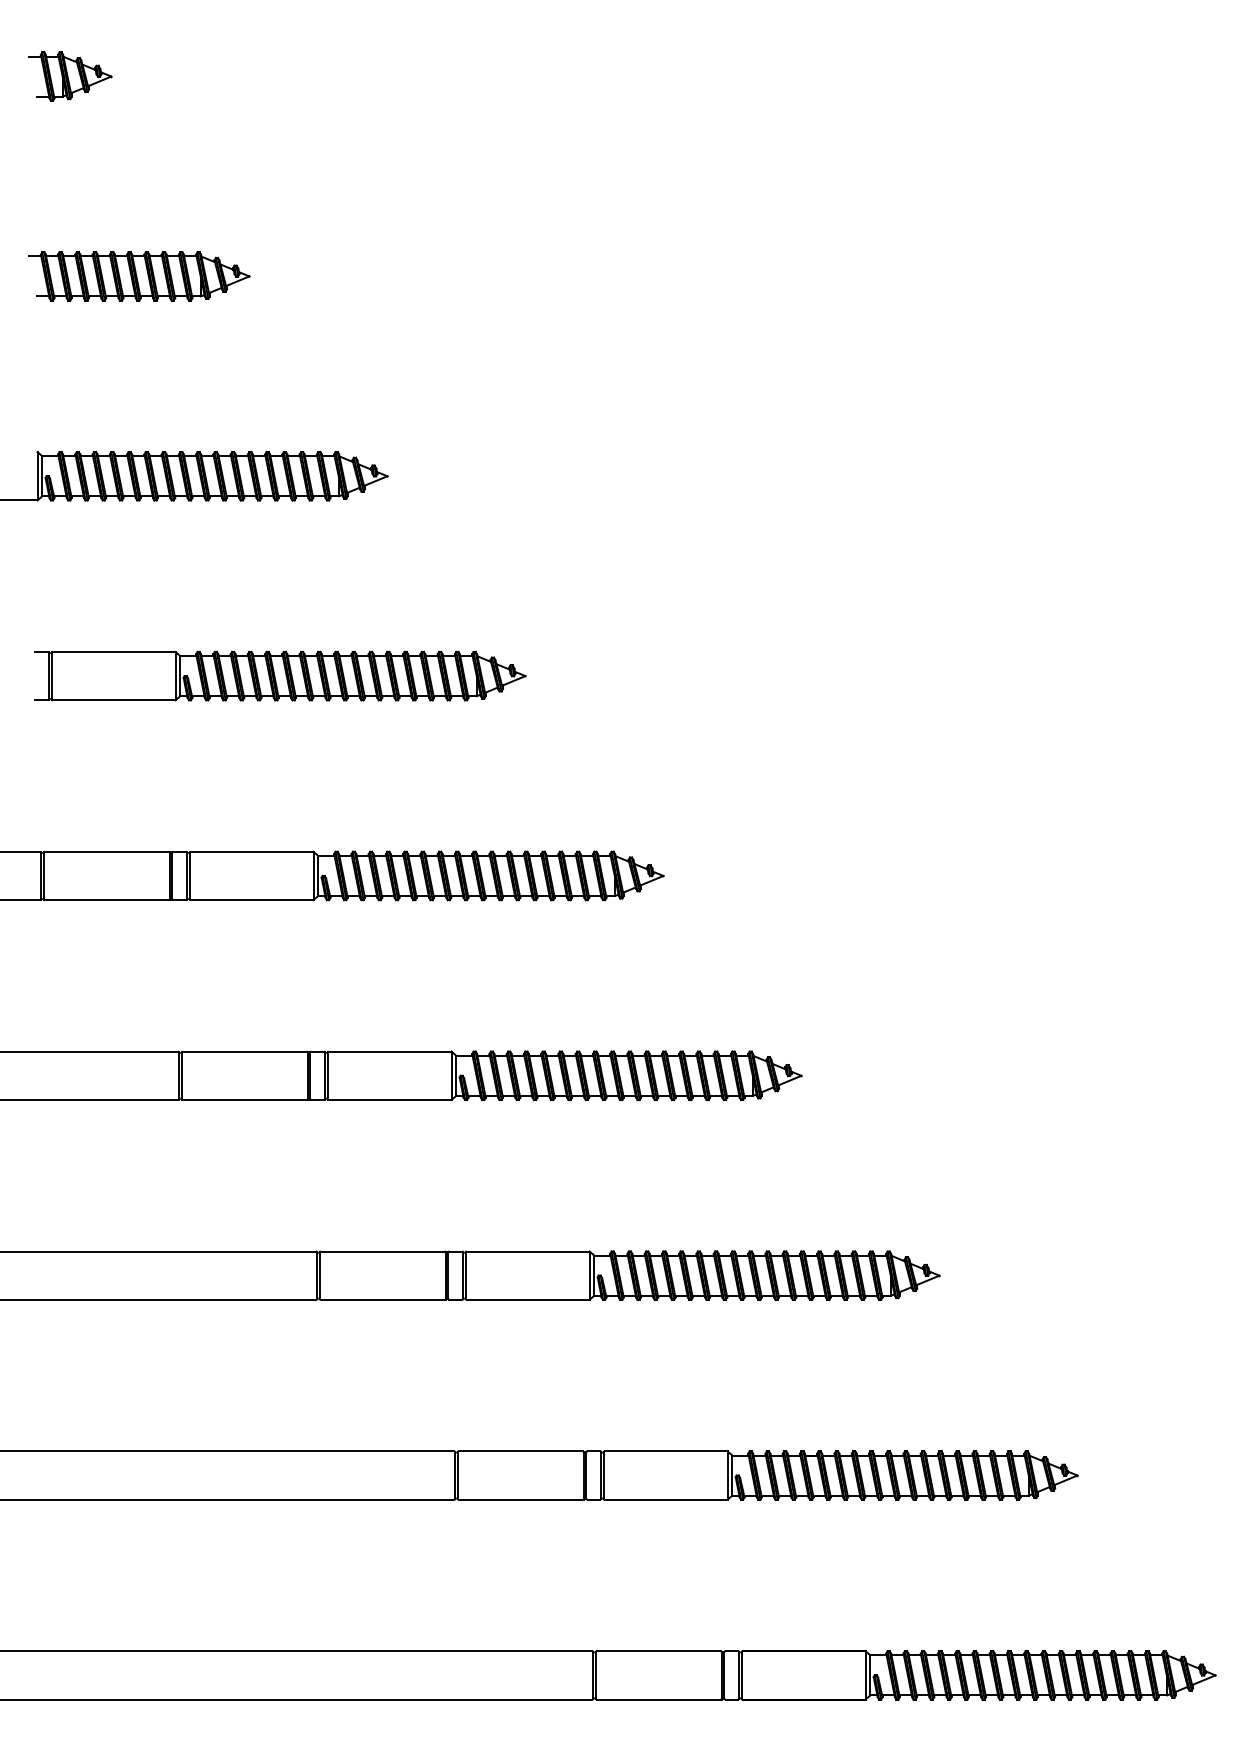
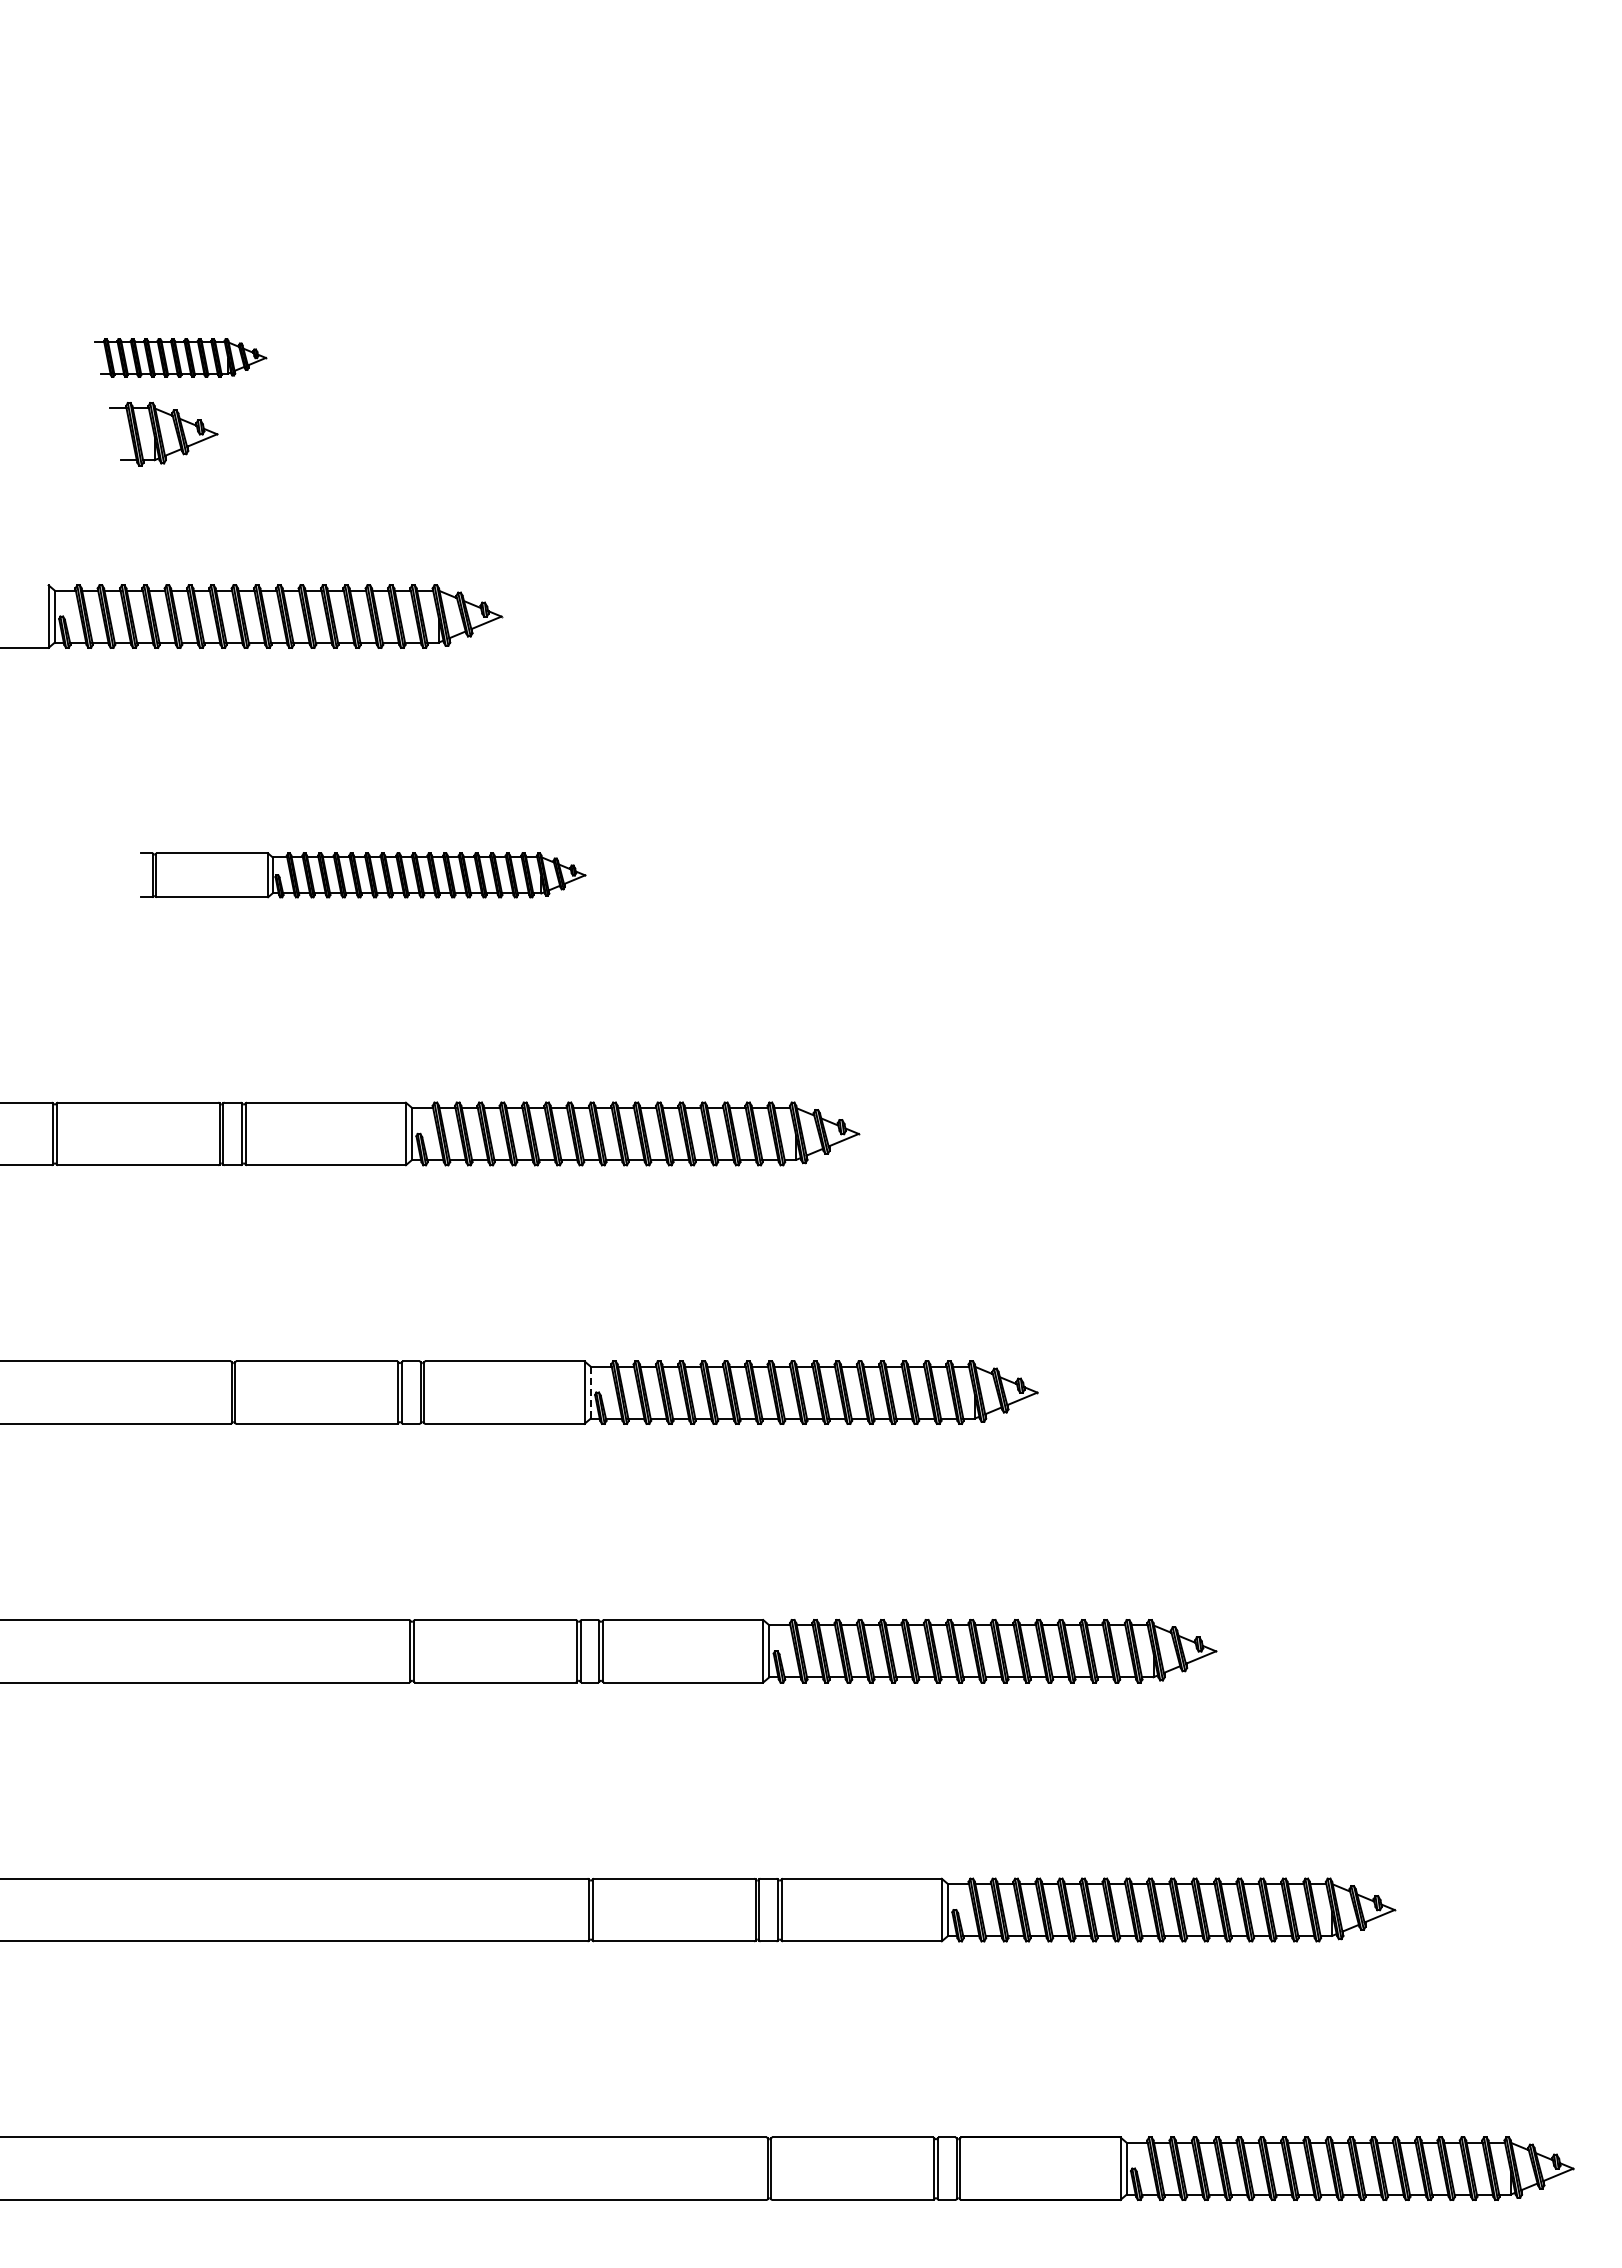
part: (69, 76) -> (163, 434), moved
part: (139, 276) -> (180, 357), size x0.6
part: (280, 676) -> (363, 875), size x0.7
line: (456, 1075) -> (590, 1392), solid -> dashed

